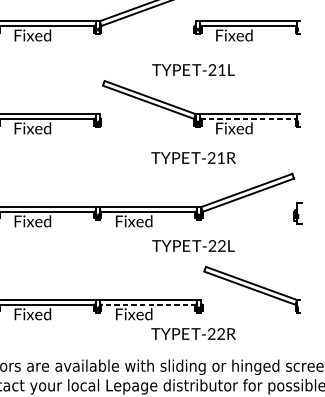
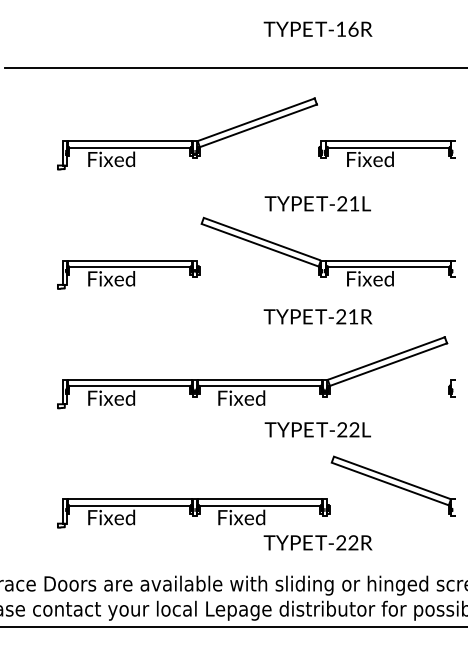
line: (249, 119) -> (389, 267), dashed -> solid
part: (297, 213) -> (451, 388), size x0.62
line: (147, 304) -> (259, 505), dashed -> solid

